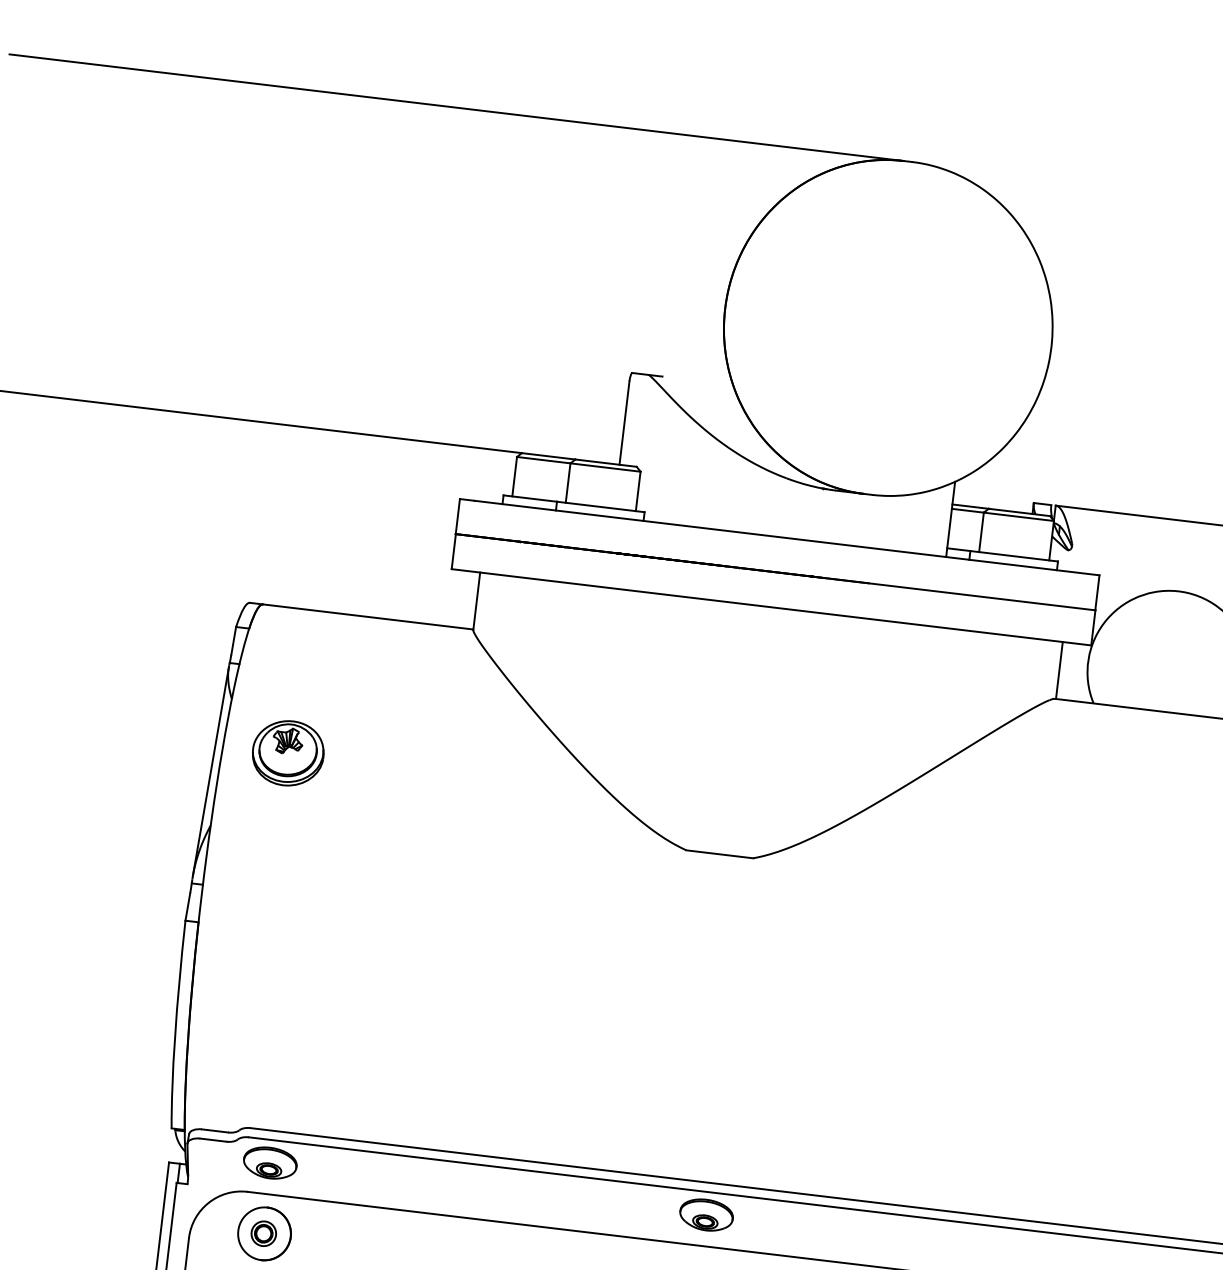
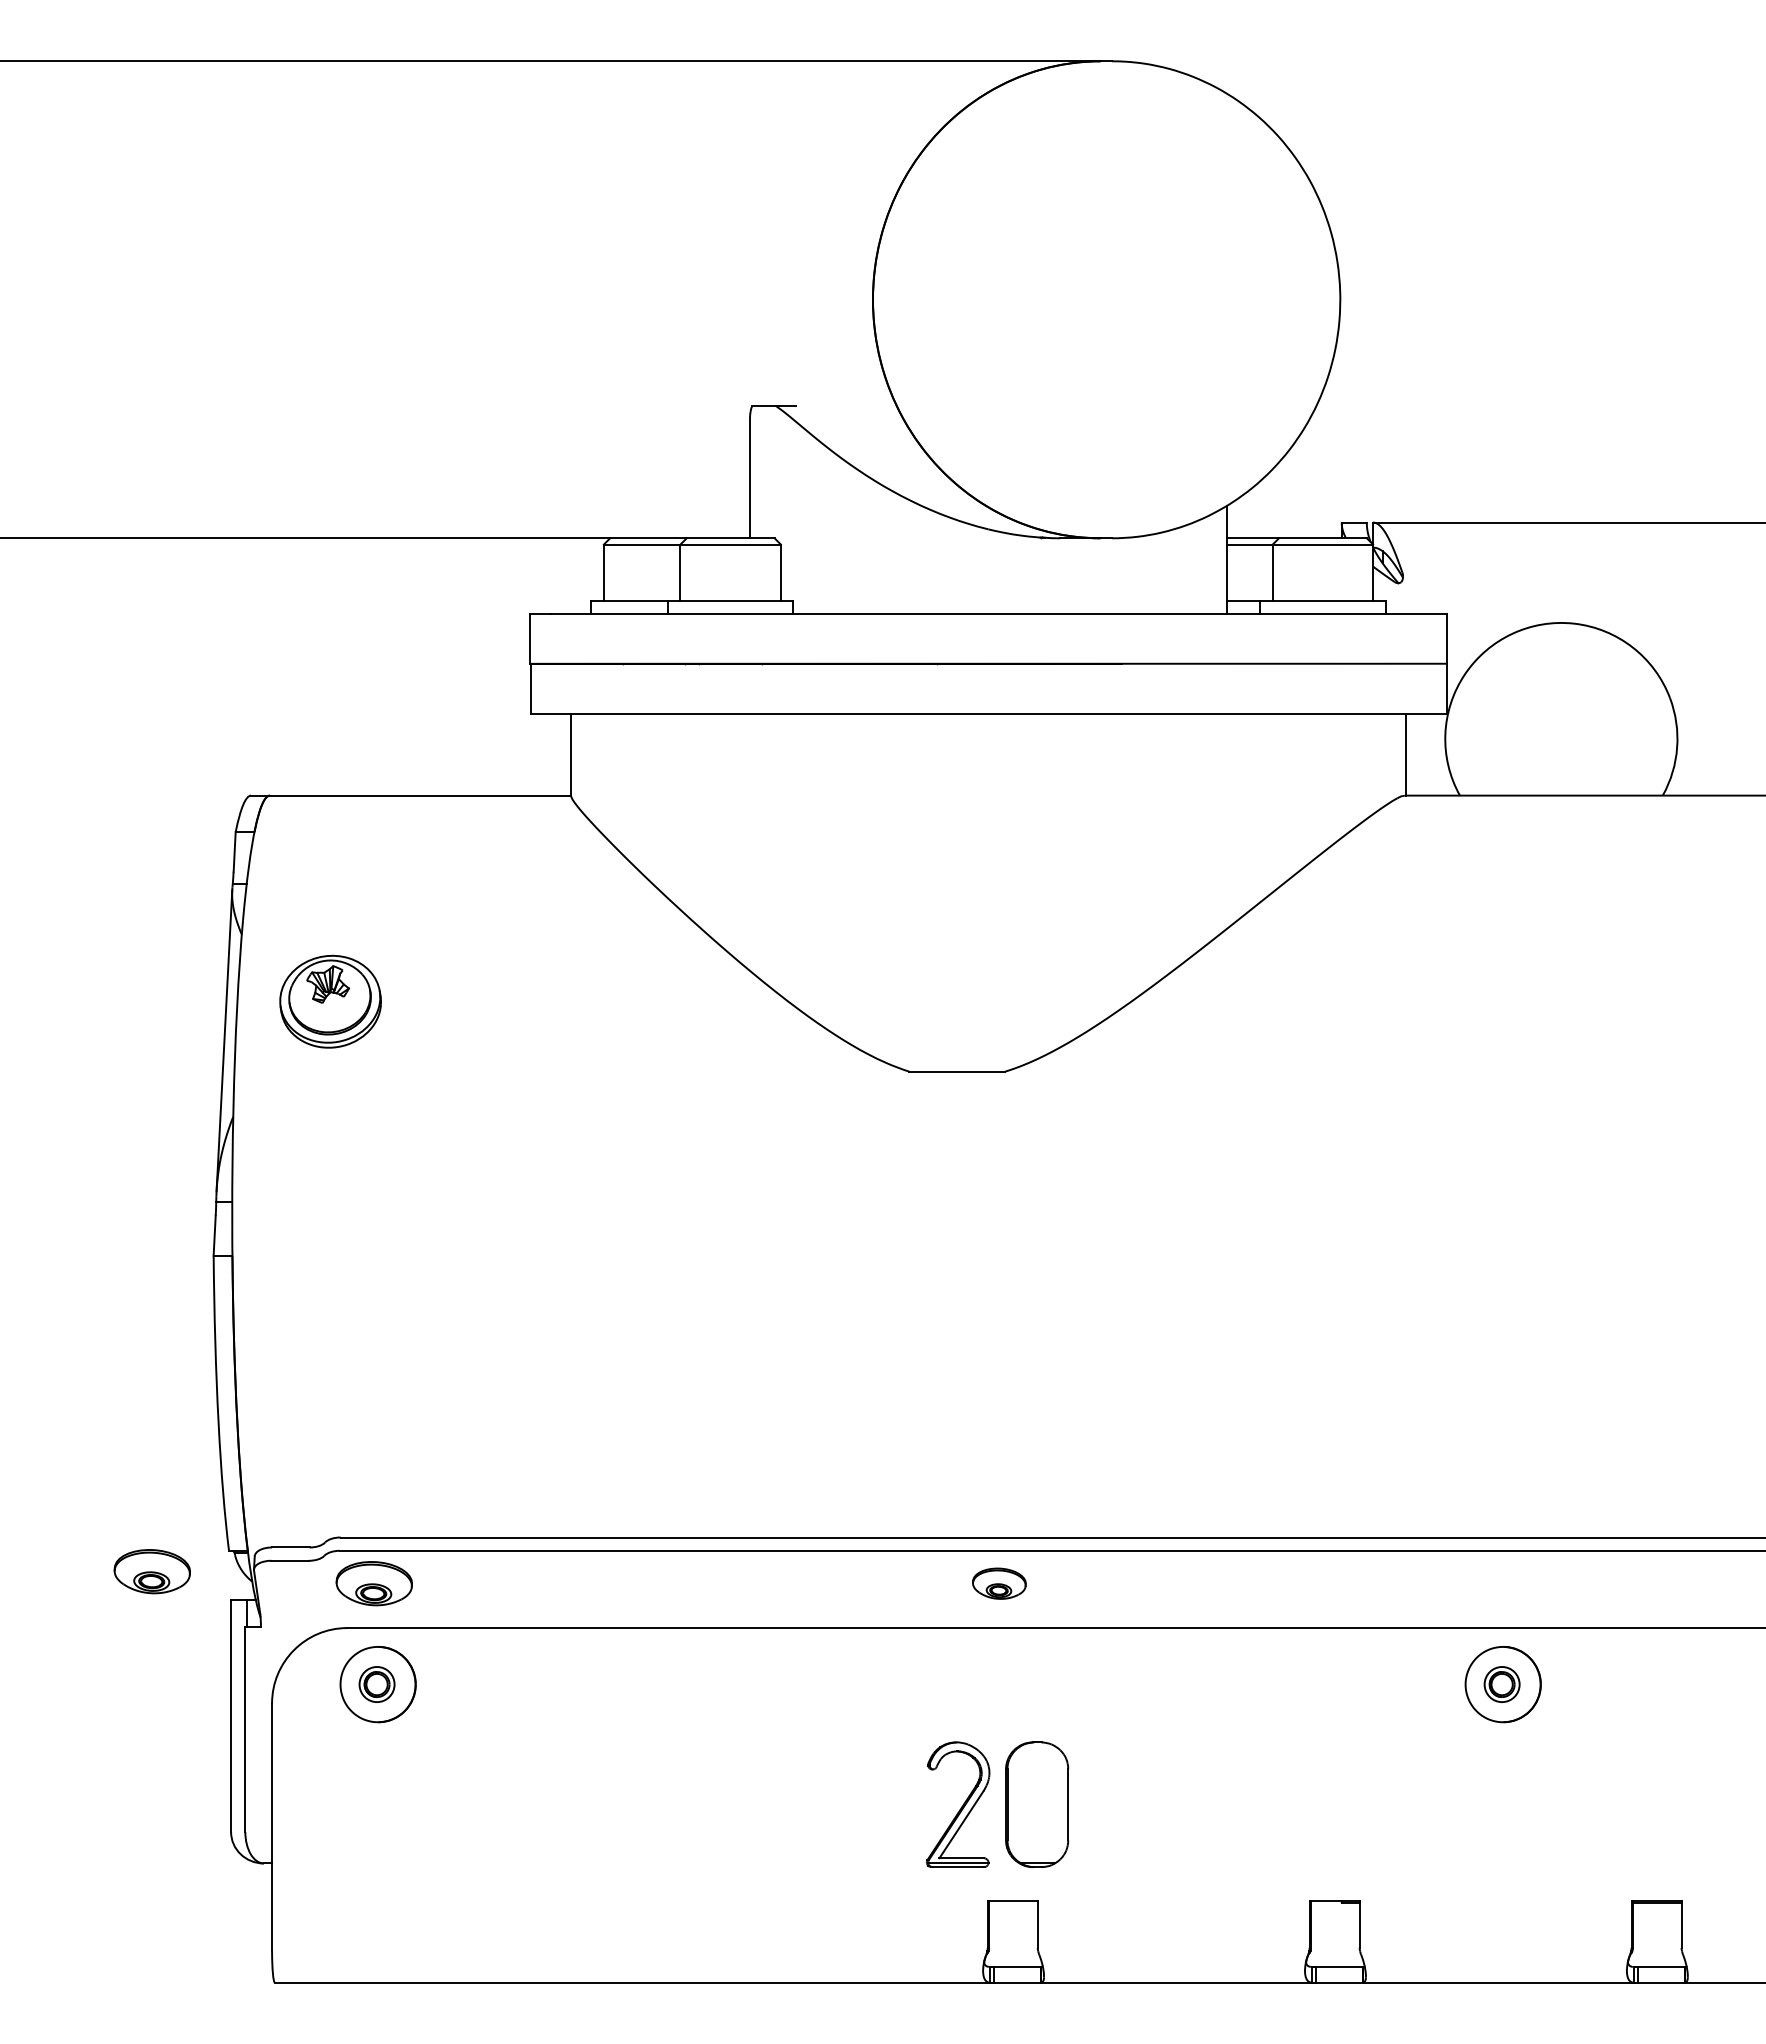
part: (115, 1136) -> (151, 1571), added
part: (706, 1215) -> (999, 1583), size x0.7

